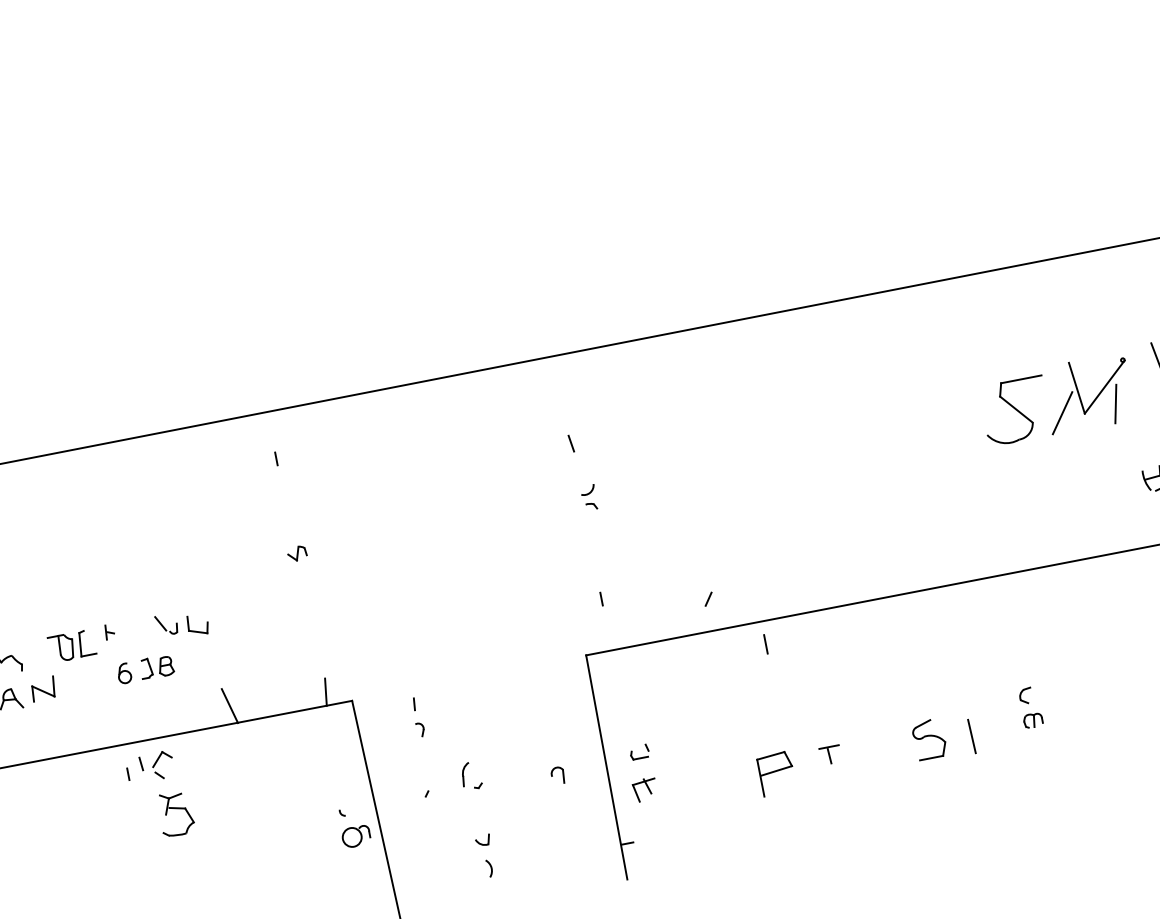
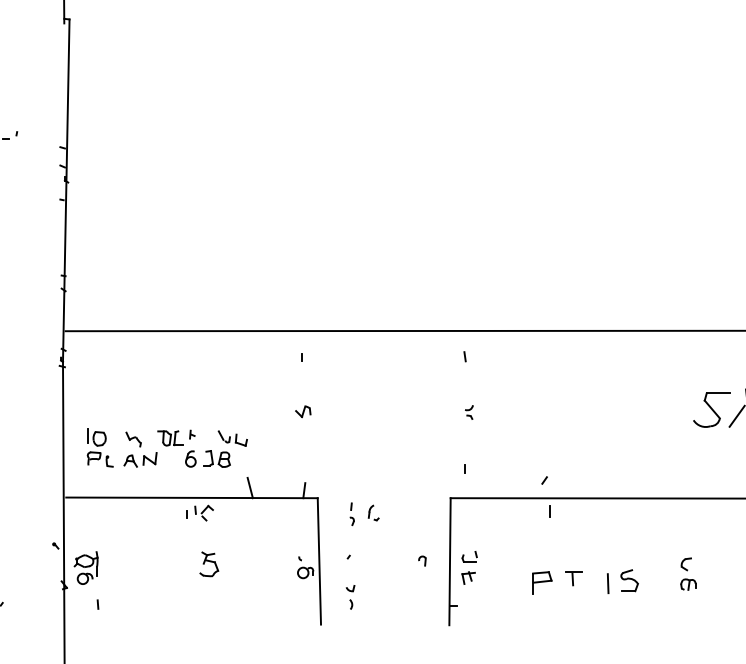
line: (570, 443) -> (464, 356), moved
part: (297, 553) -> (303, 411), size x1.43
line: (708, 599) -> (544, 480), moved
part: (144, 668) -> (207, 458), size x1.43
part: (1030, 706) -> (688, 573), size x1.43
line: (972, 736) -> (608, 583), moved
part: (639, 751) -> (469, 556), size x1.43
part: (829, 754) -> (573, 578), size x1.43
part: (470, 775) -> (373, 512), moved
part: (176, 814) -> (209, 564), moved
part: (486, 856) -> (350, 597), moved

